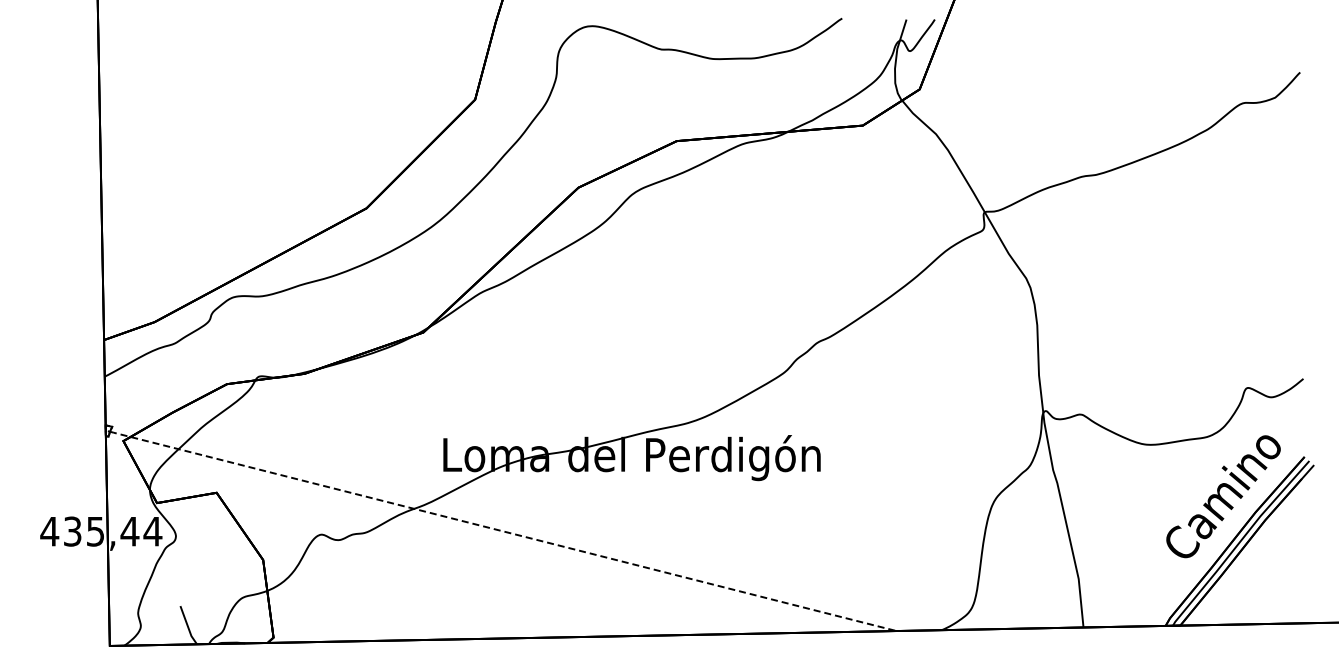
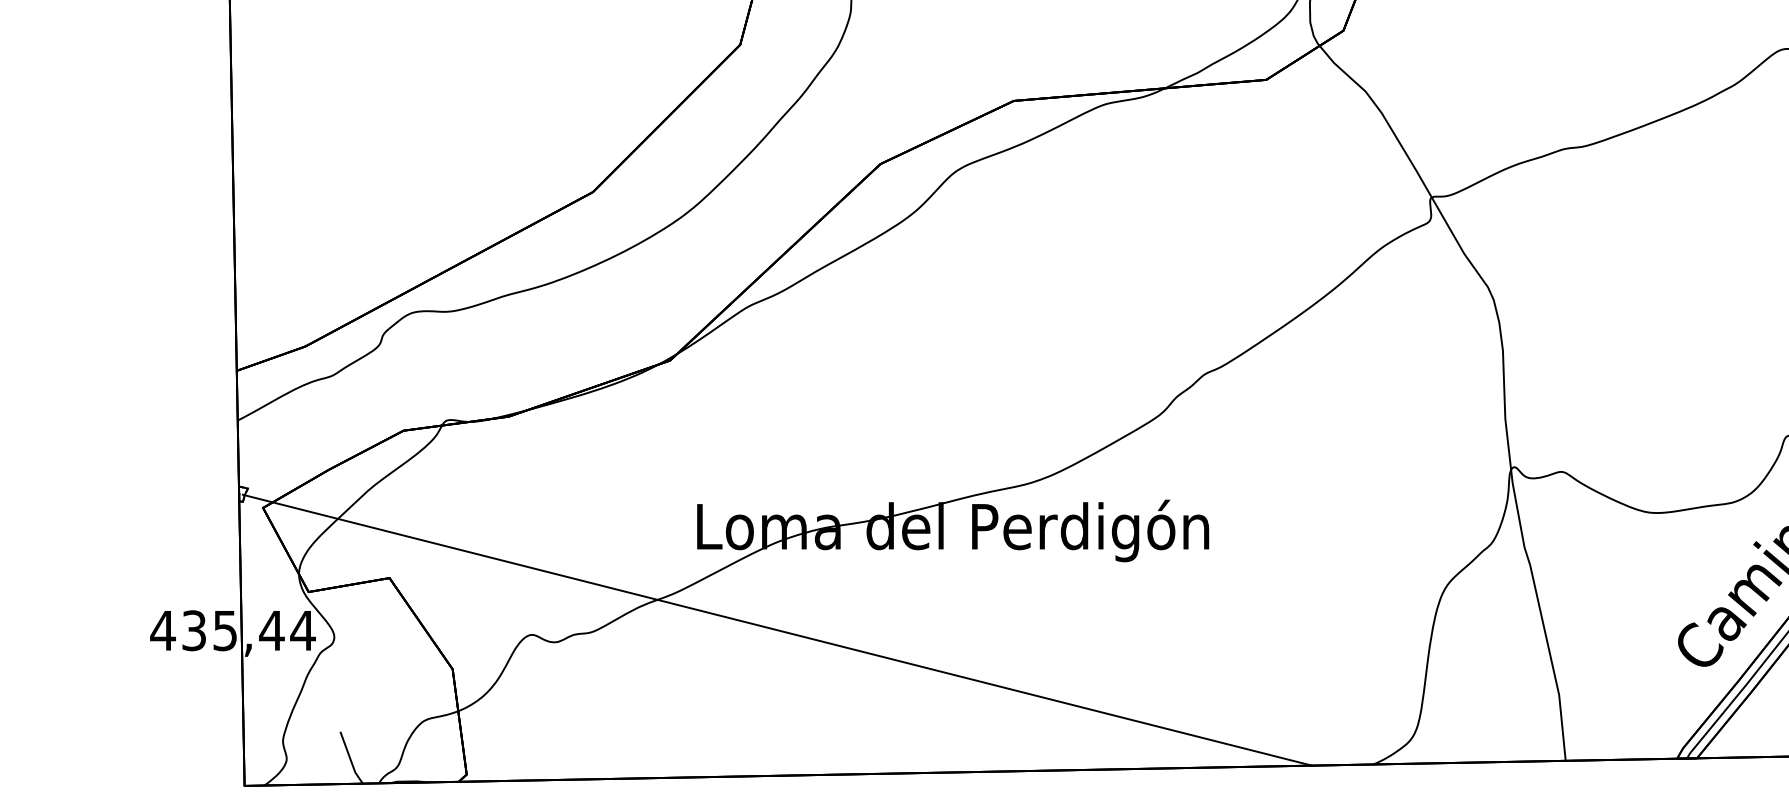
line: (502, 531) -> (777, 630), dashed -> solid

